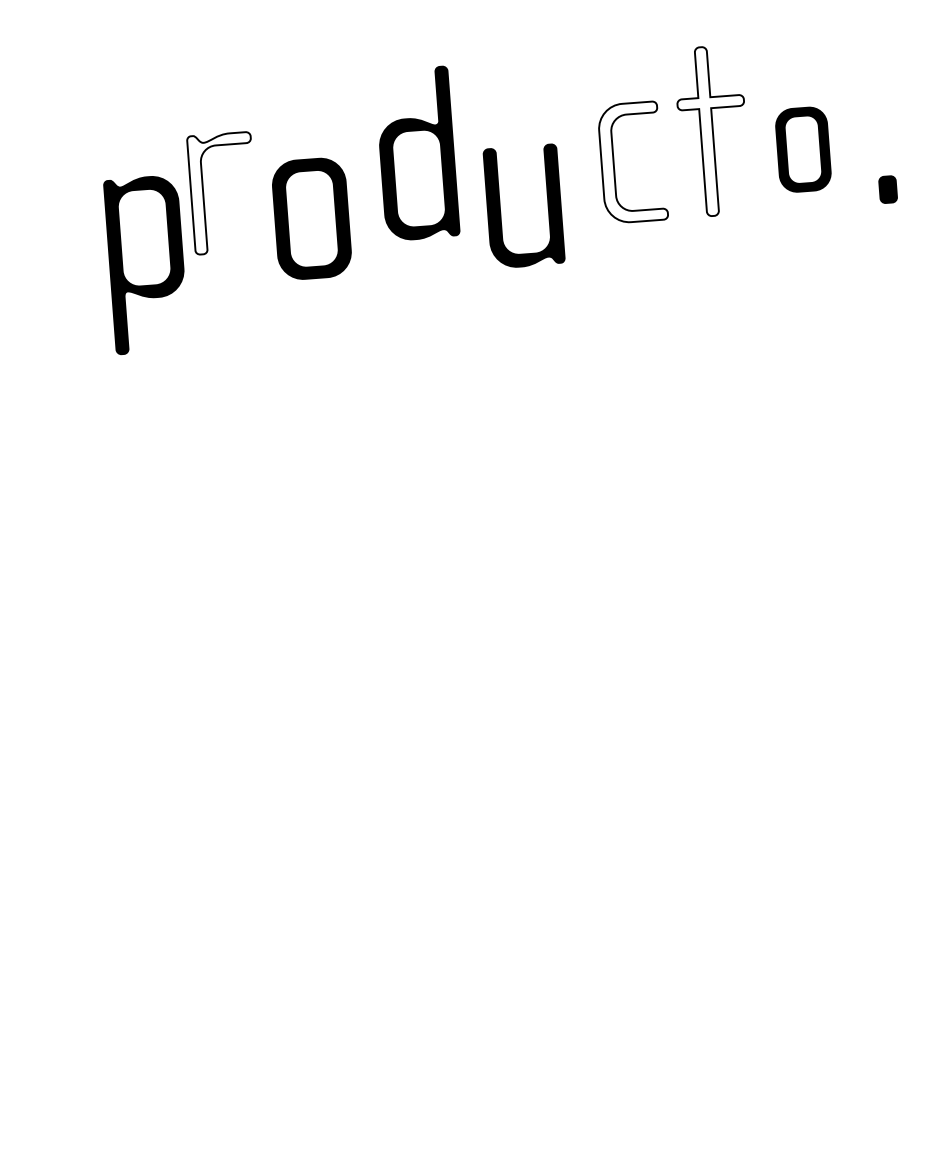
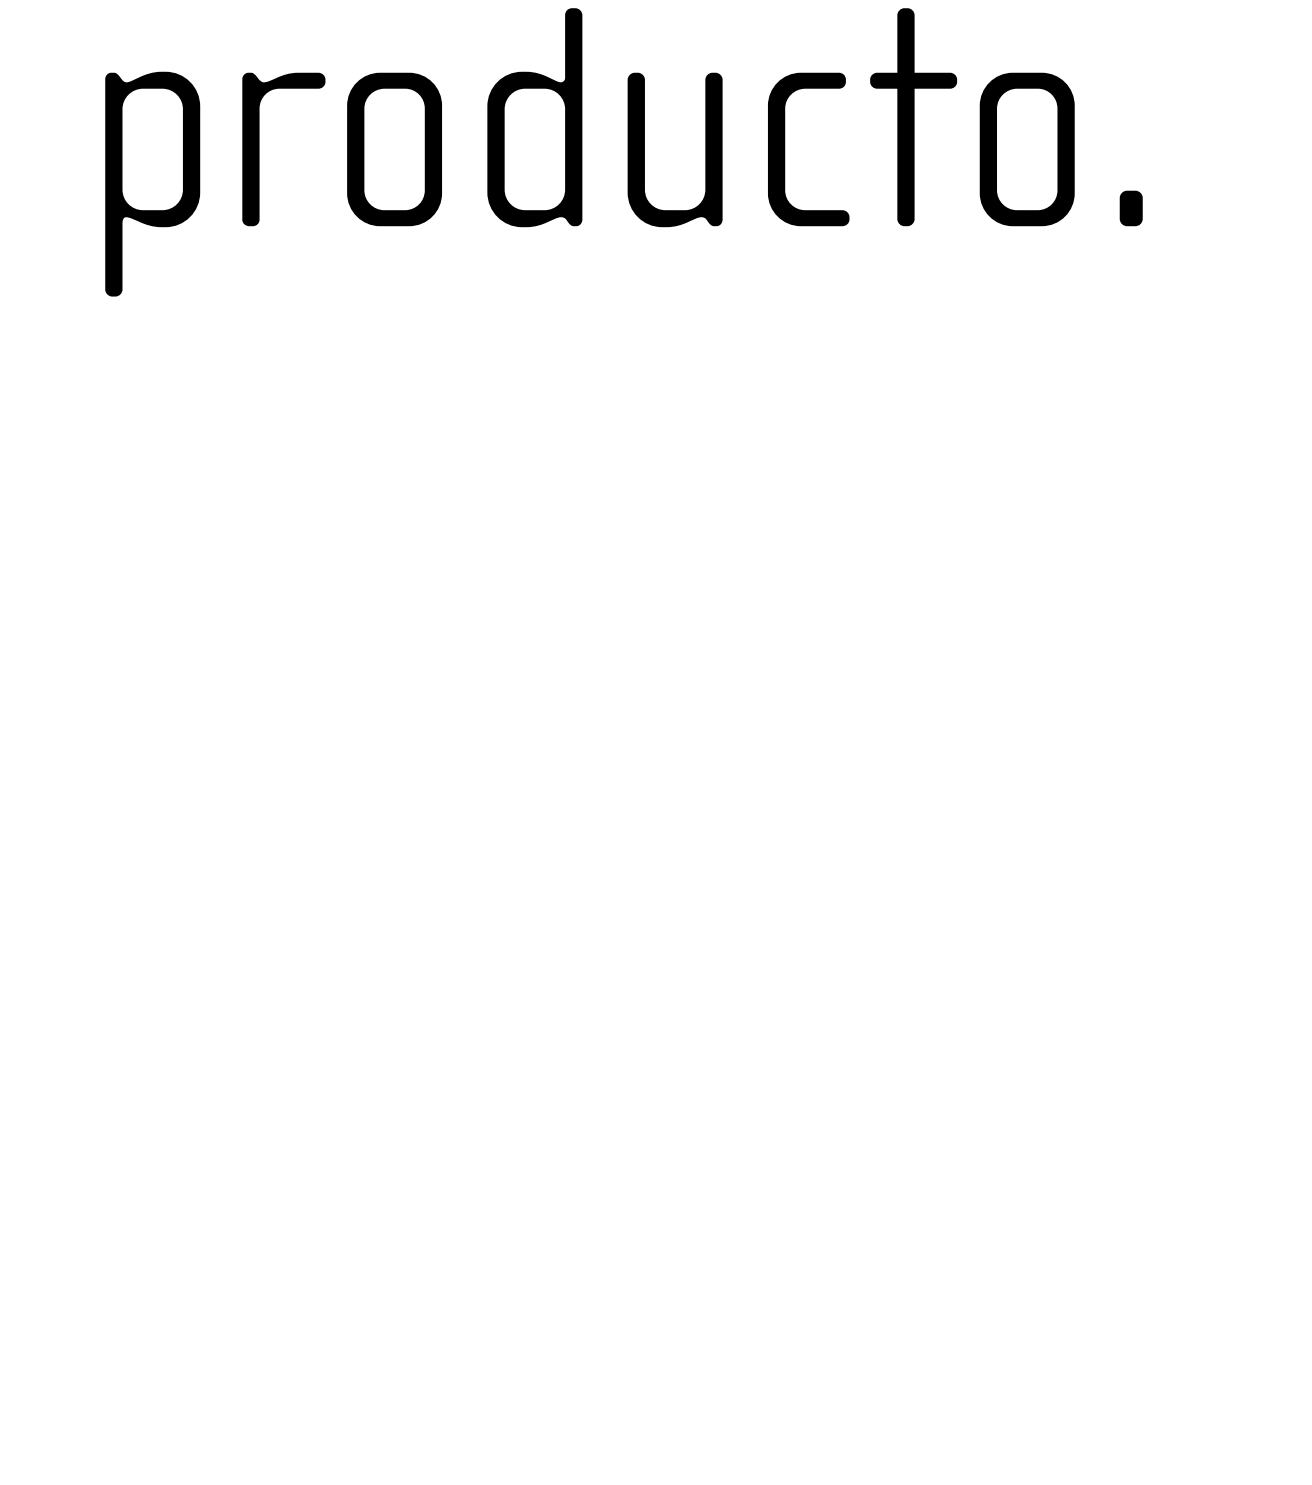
fill: (712, 131) -> (913, 117), added
part: (802, 149) -> (1026, 149), size x1.43
fill: (632, 162) -> (808, 149), added
fill: (222, 193) -> (283, 149), added
part: (500, 207) -> (644, 149), moved
part: (311, 218) -> (394, 149), moved
part: (146, 264) -> (152, 183), moved

